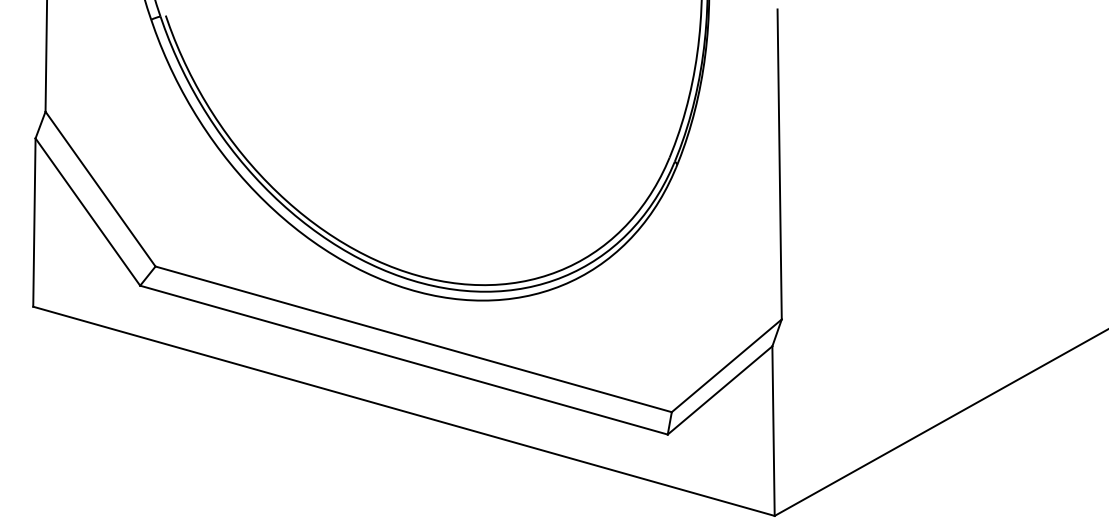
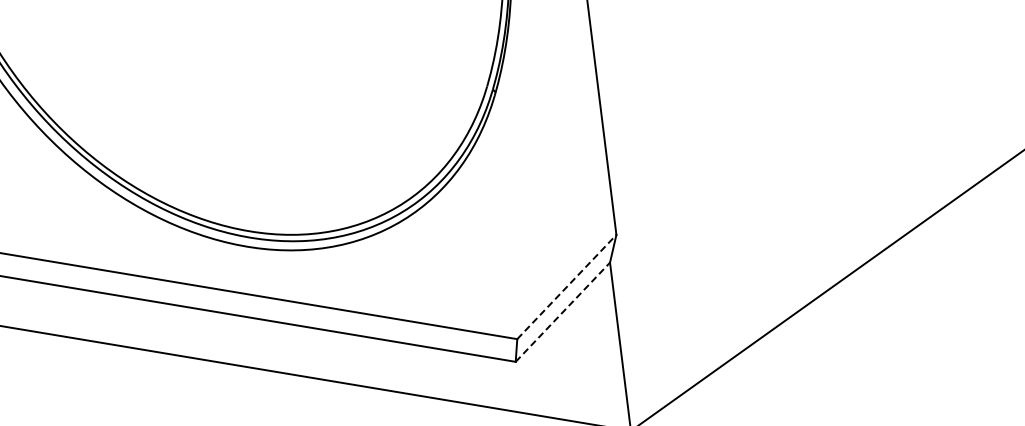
line: (726, 365) -> (566, 286), solid -> dashed
line: (720, 390) -> (563, 312), solid -> dashed

